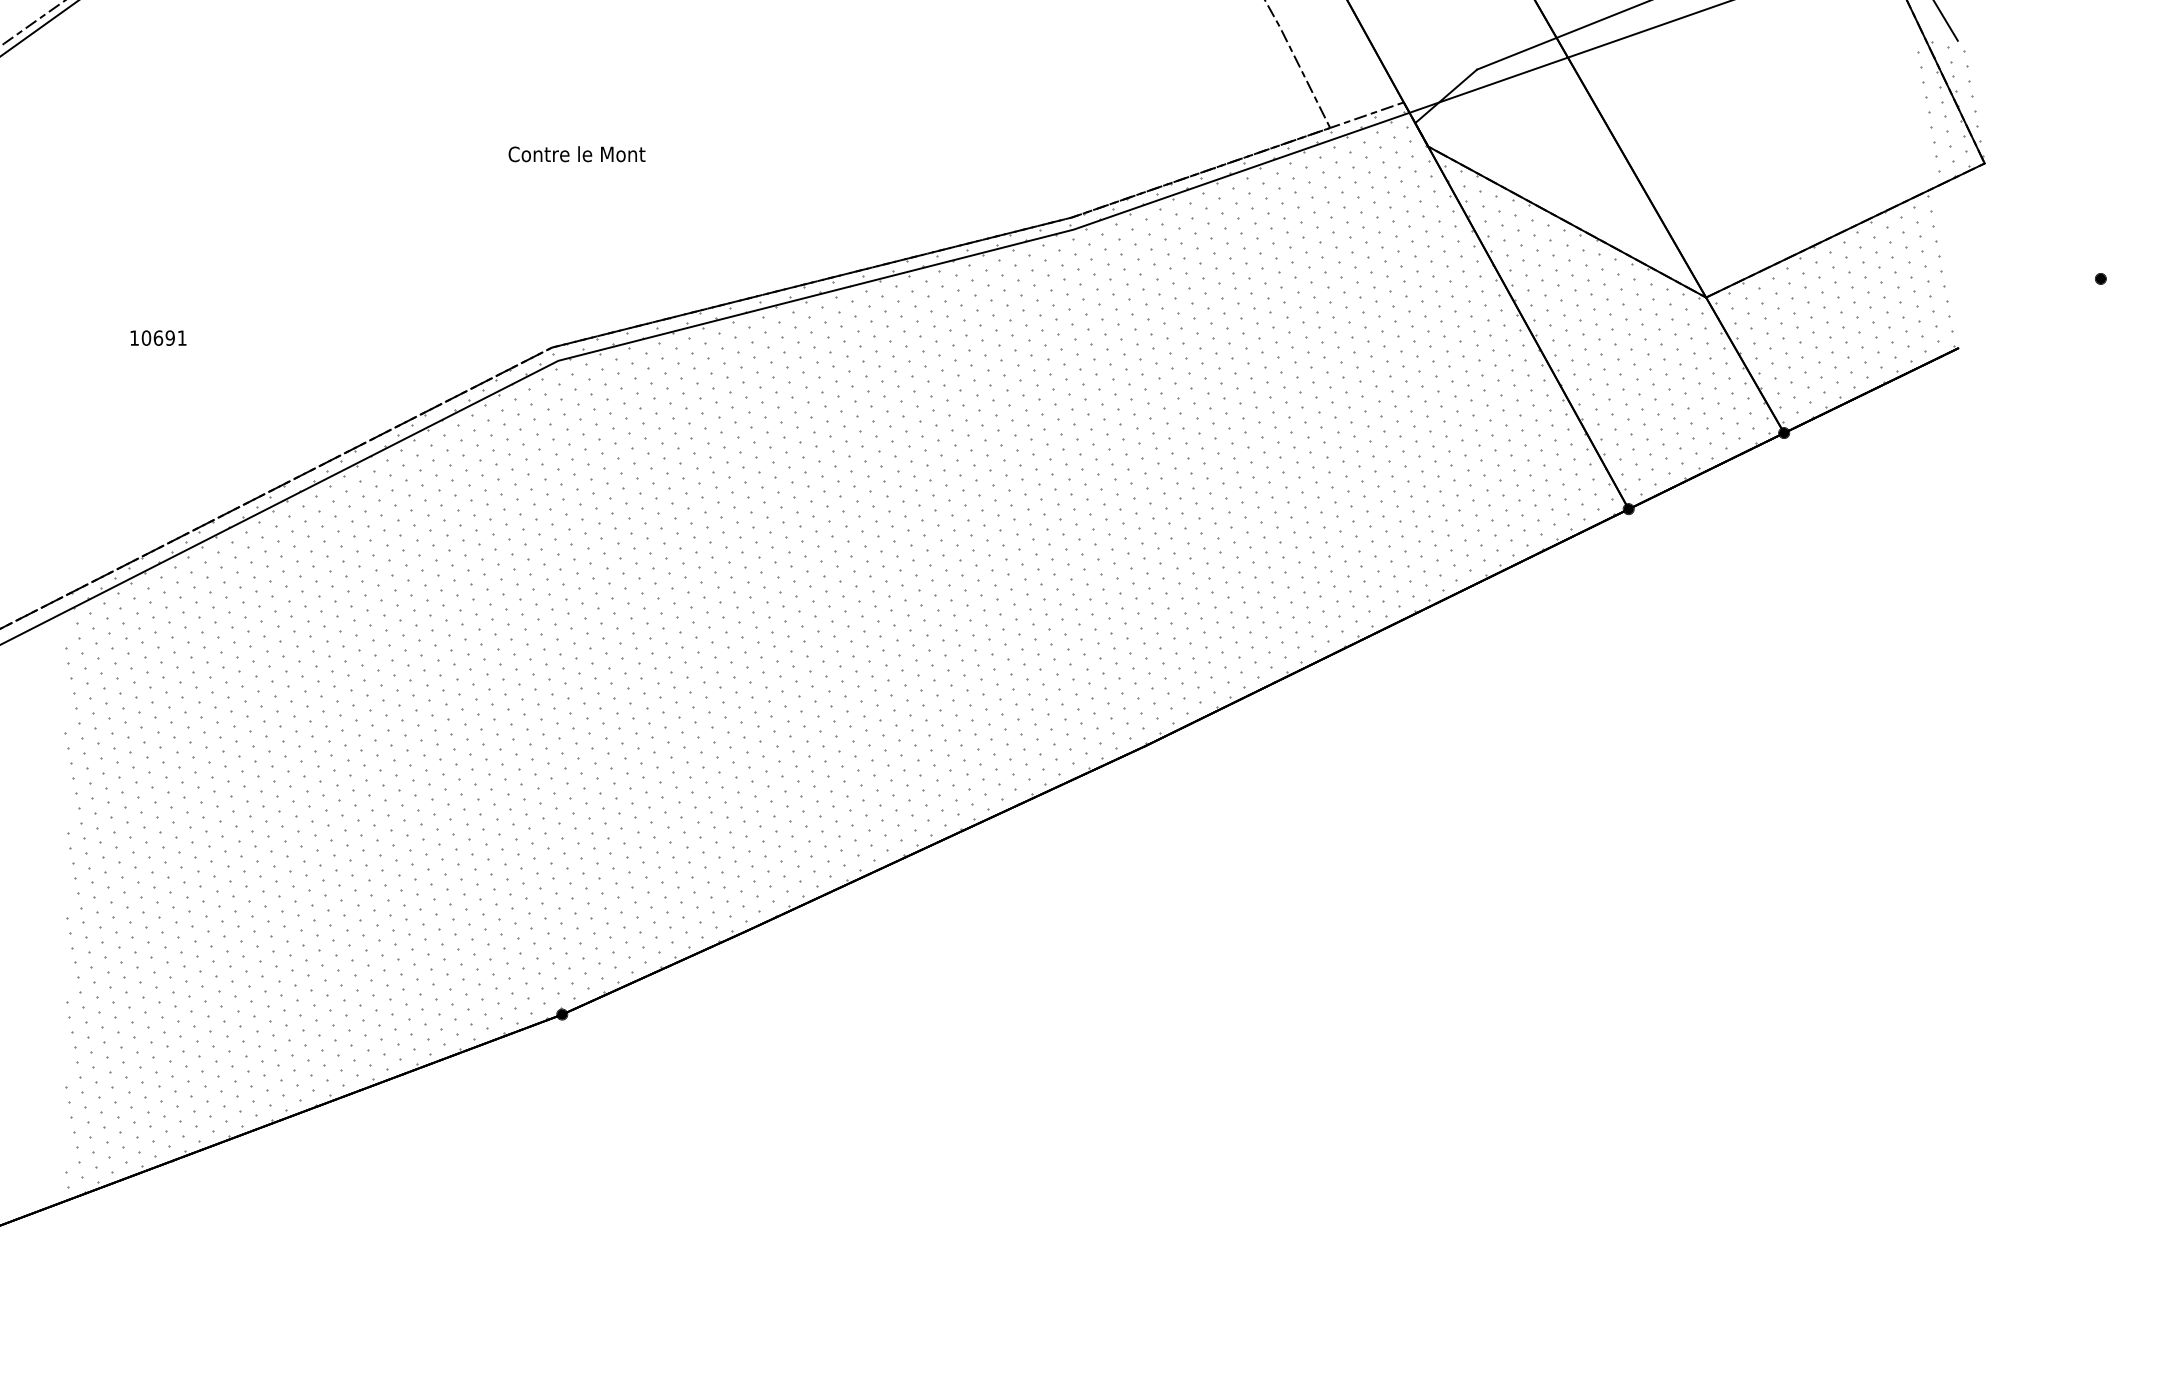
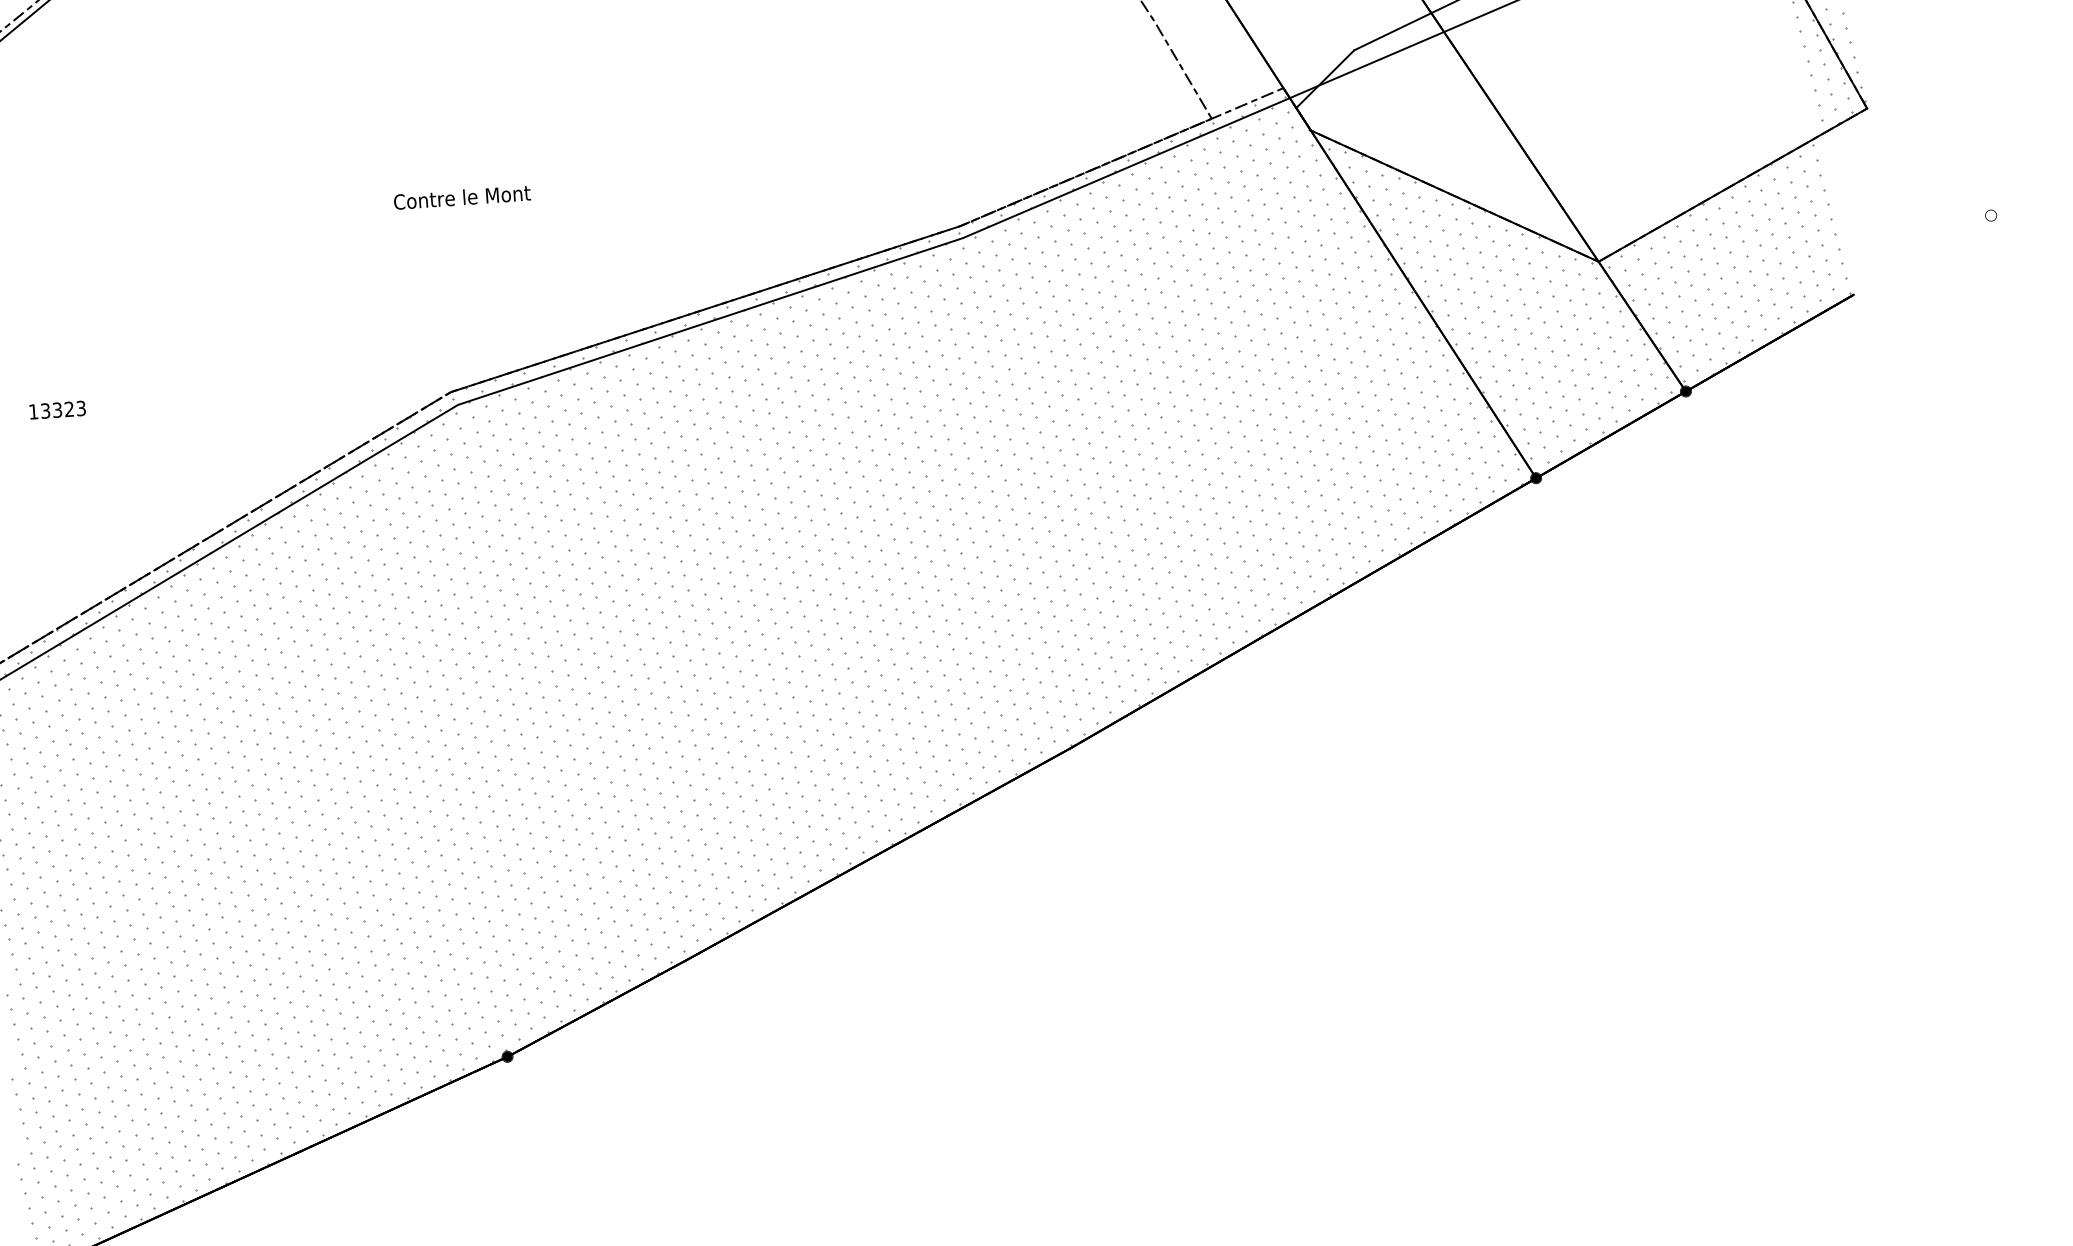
fill: (2100, 278) -> (1990, 215), removed
text: (163, 337) -> (62, 409), 10691 -> 13323

